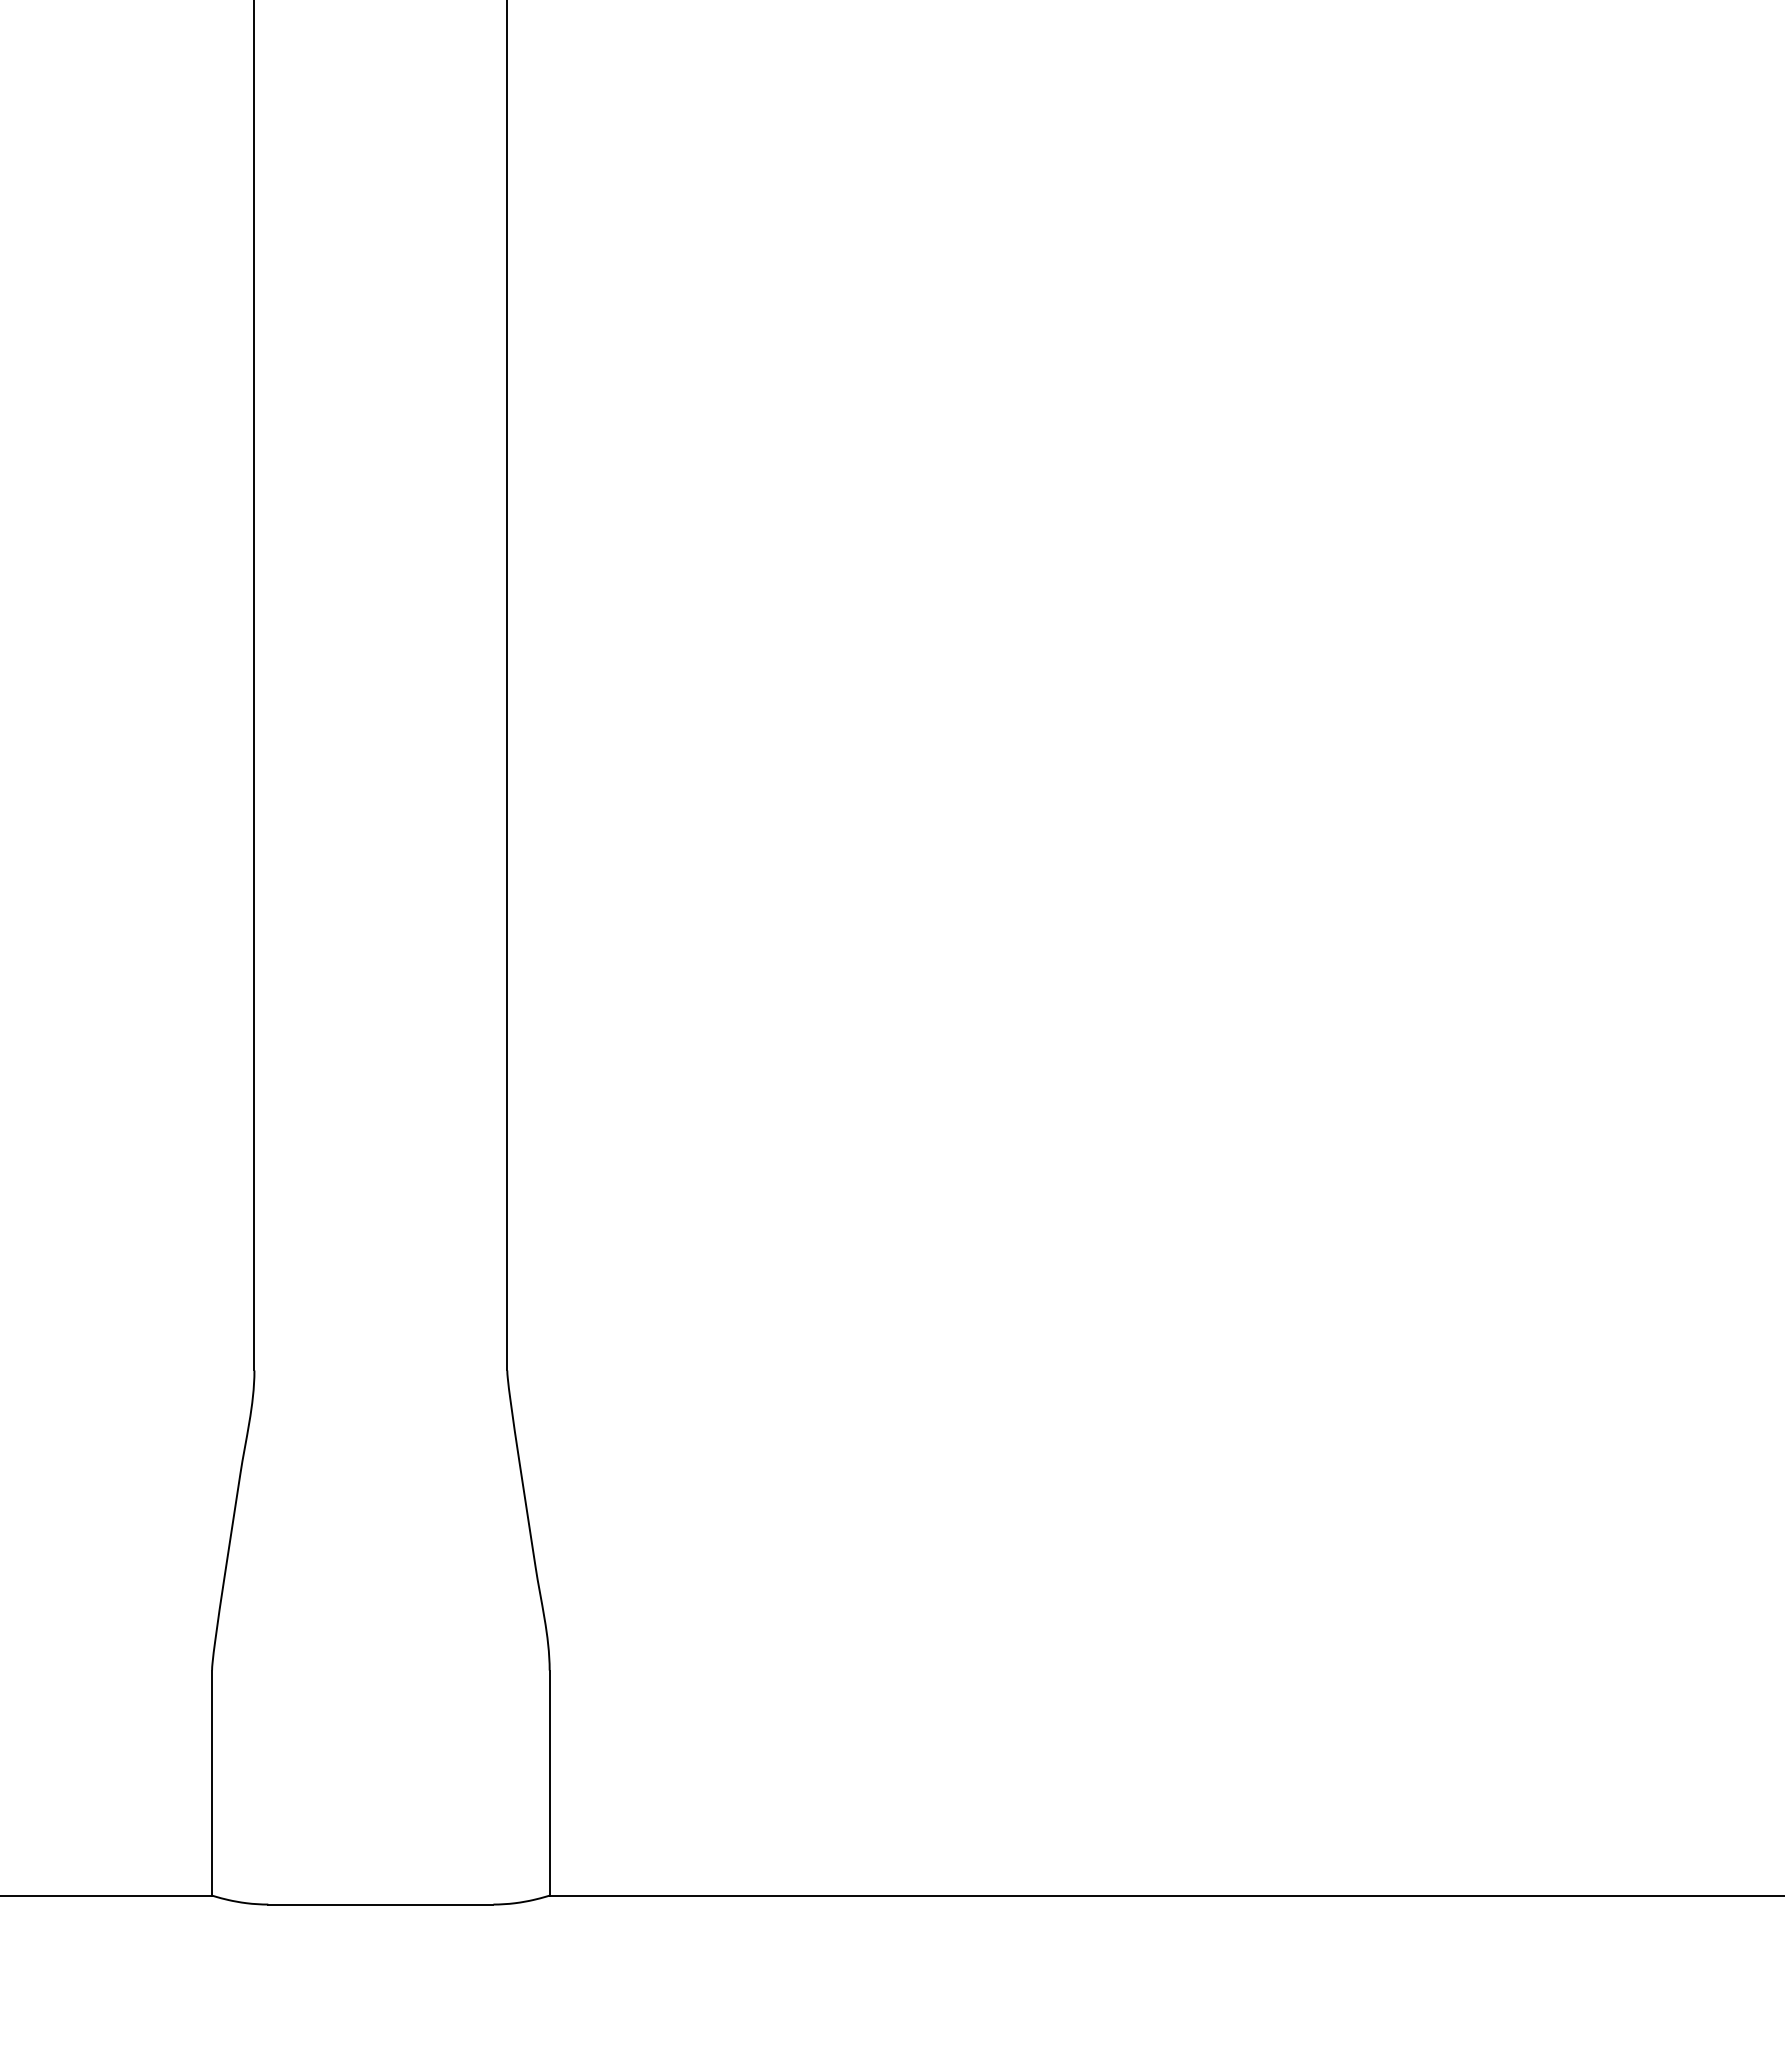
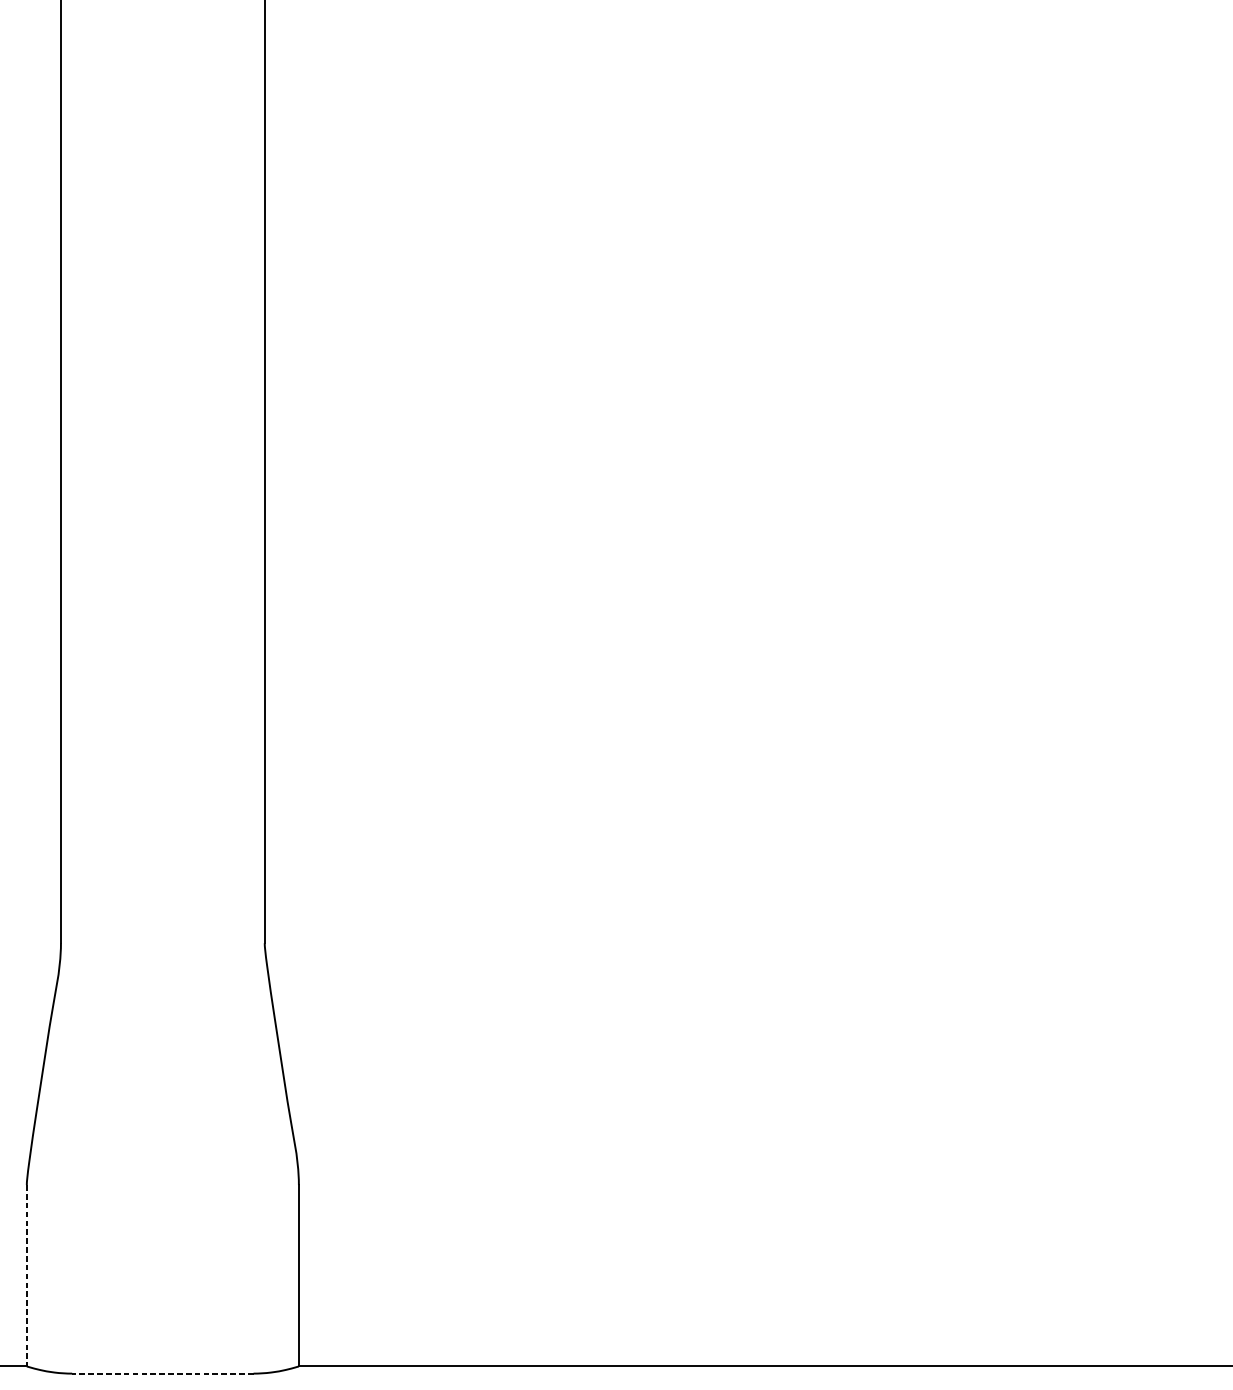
line: (212, 1783) -> (27, 1276), solid -> dashed
line: (380, 1904) -> (162, 1373), solid -> dashed

